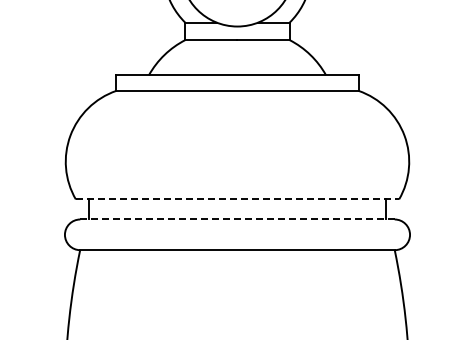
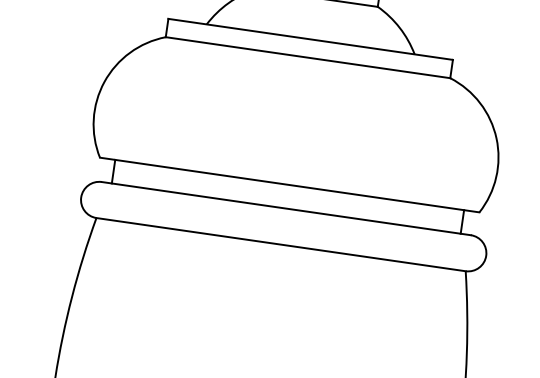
line: (237, 199) -> (289, 185), dashed -> solid
line: (237, 219) -> (286, 208), dashed -> solid

